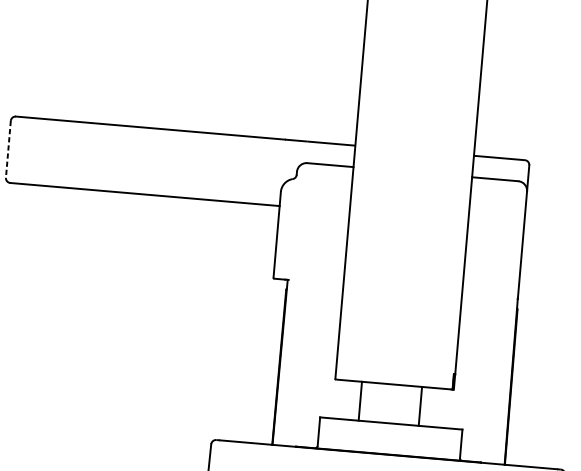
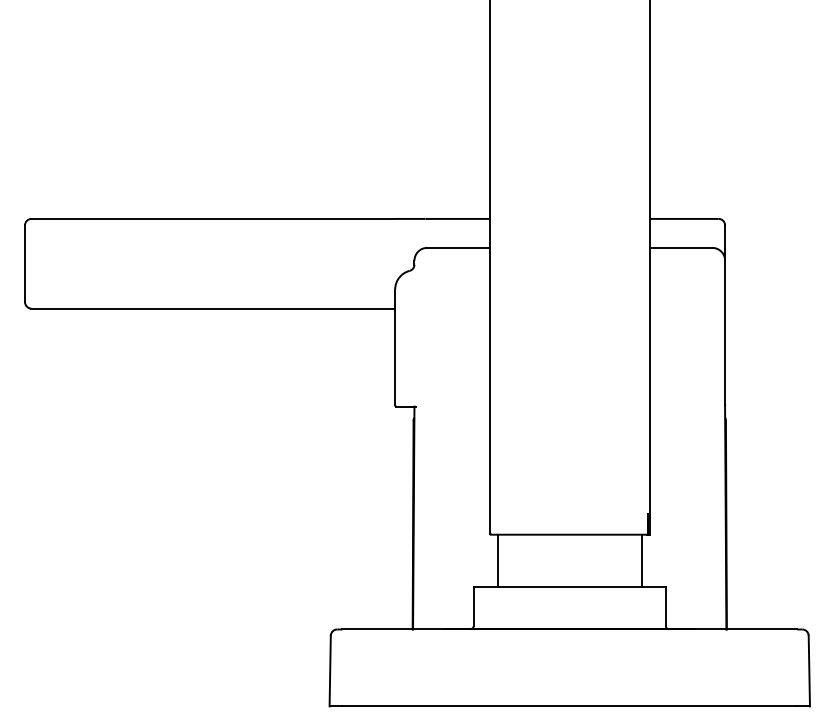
line: (8, 149) -> (25, 264), dashed -> solid
line: (360, 400) -> (497, 560), moved
line: (420, 406) -> (641, 560), moved

